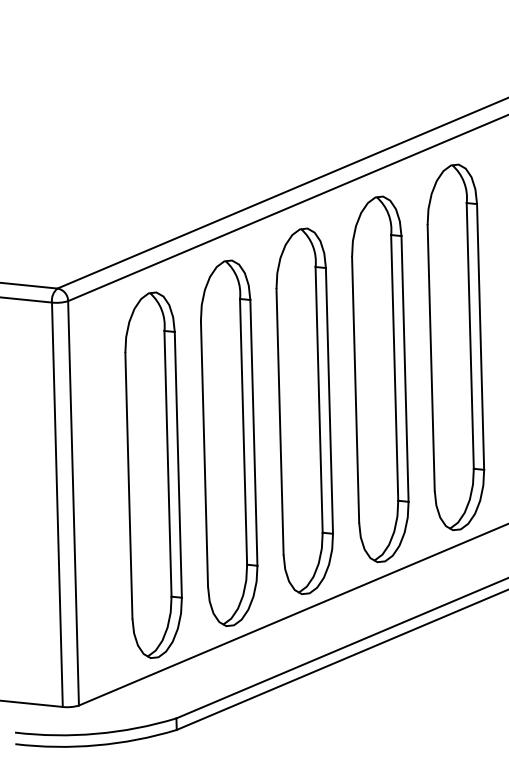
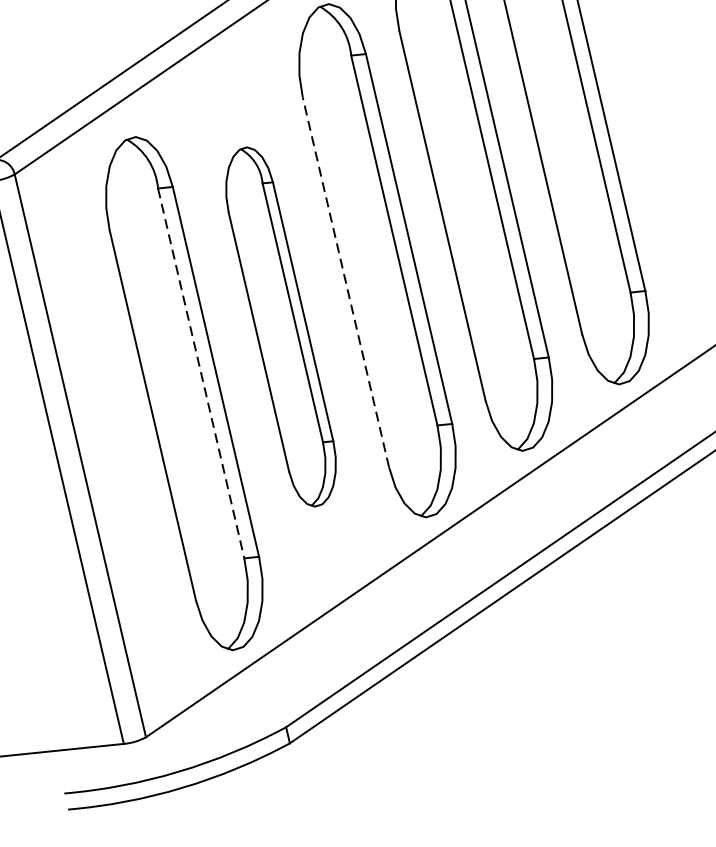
line: (280, 421) -> (346, 281), solid -> dashed
part: (229, 442) -> (281, 325), size x0.7
line: (168, 463) -> (201, 372), solid -> dashed

